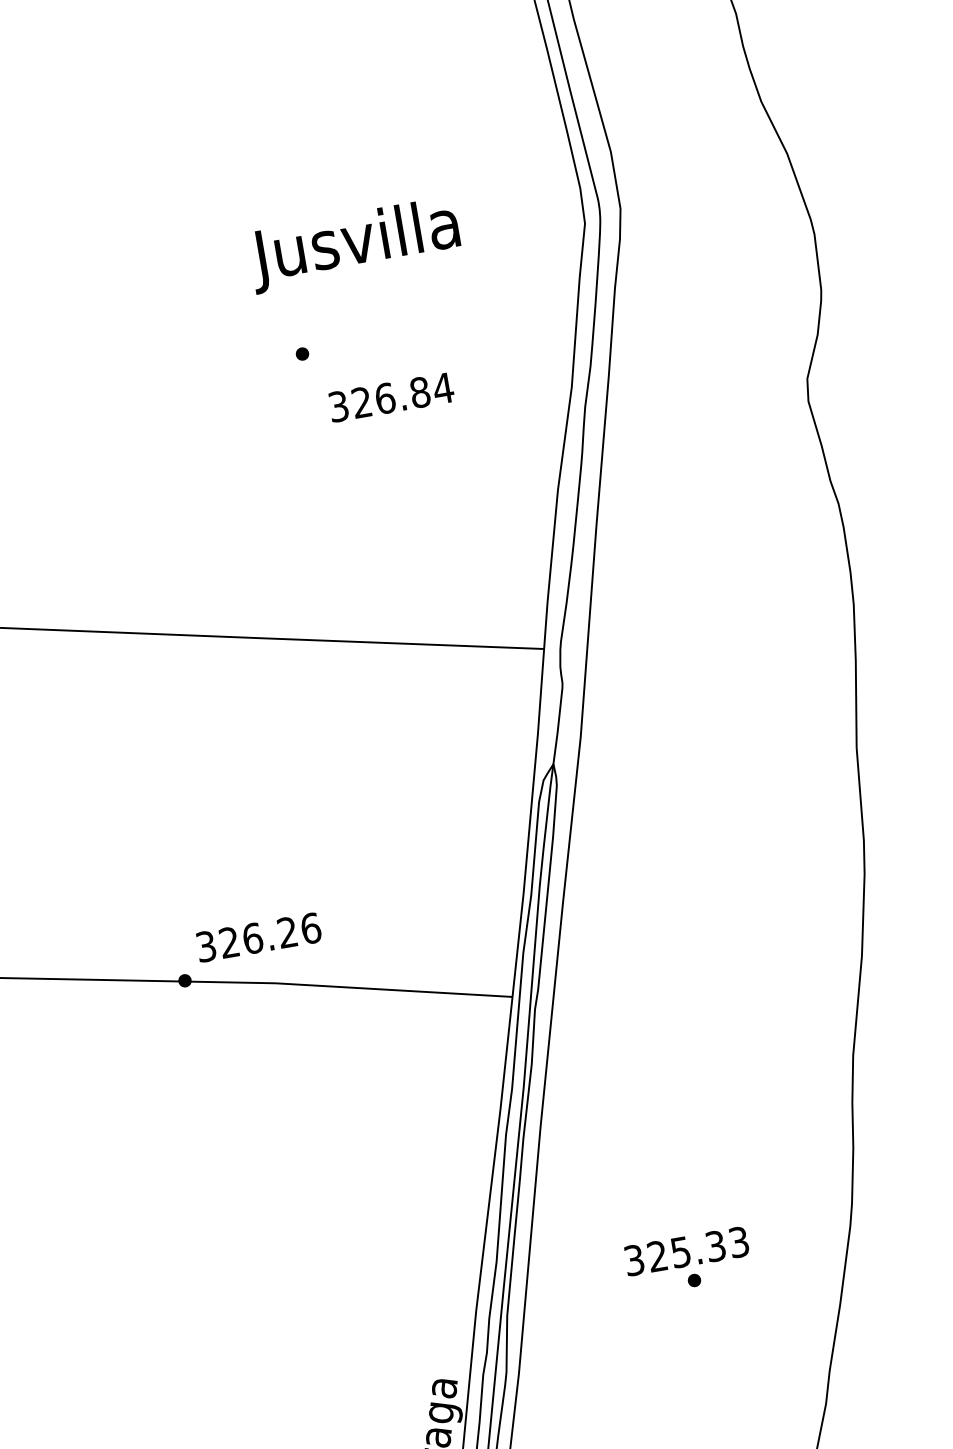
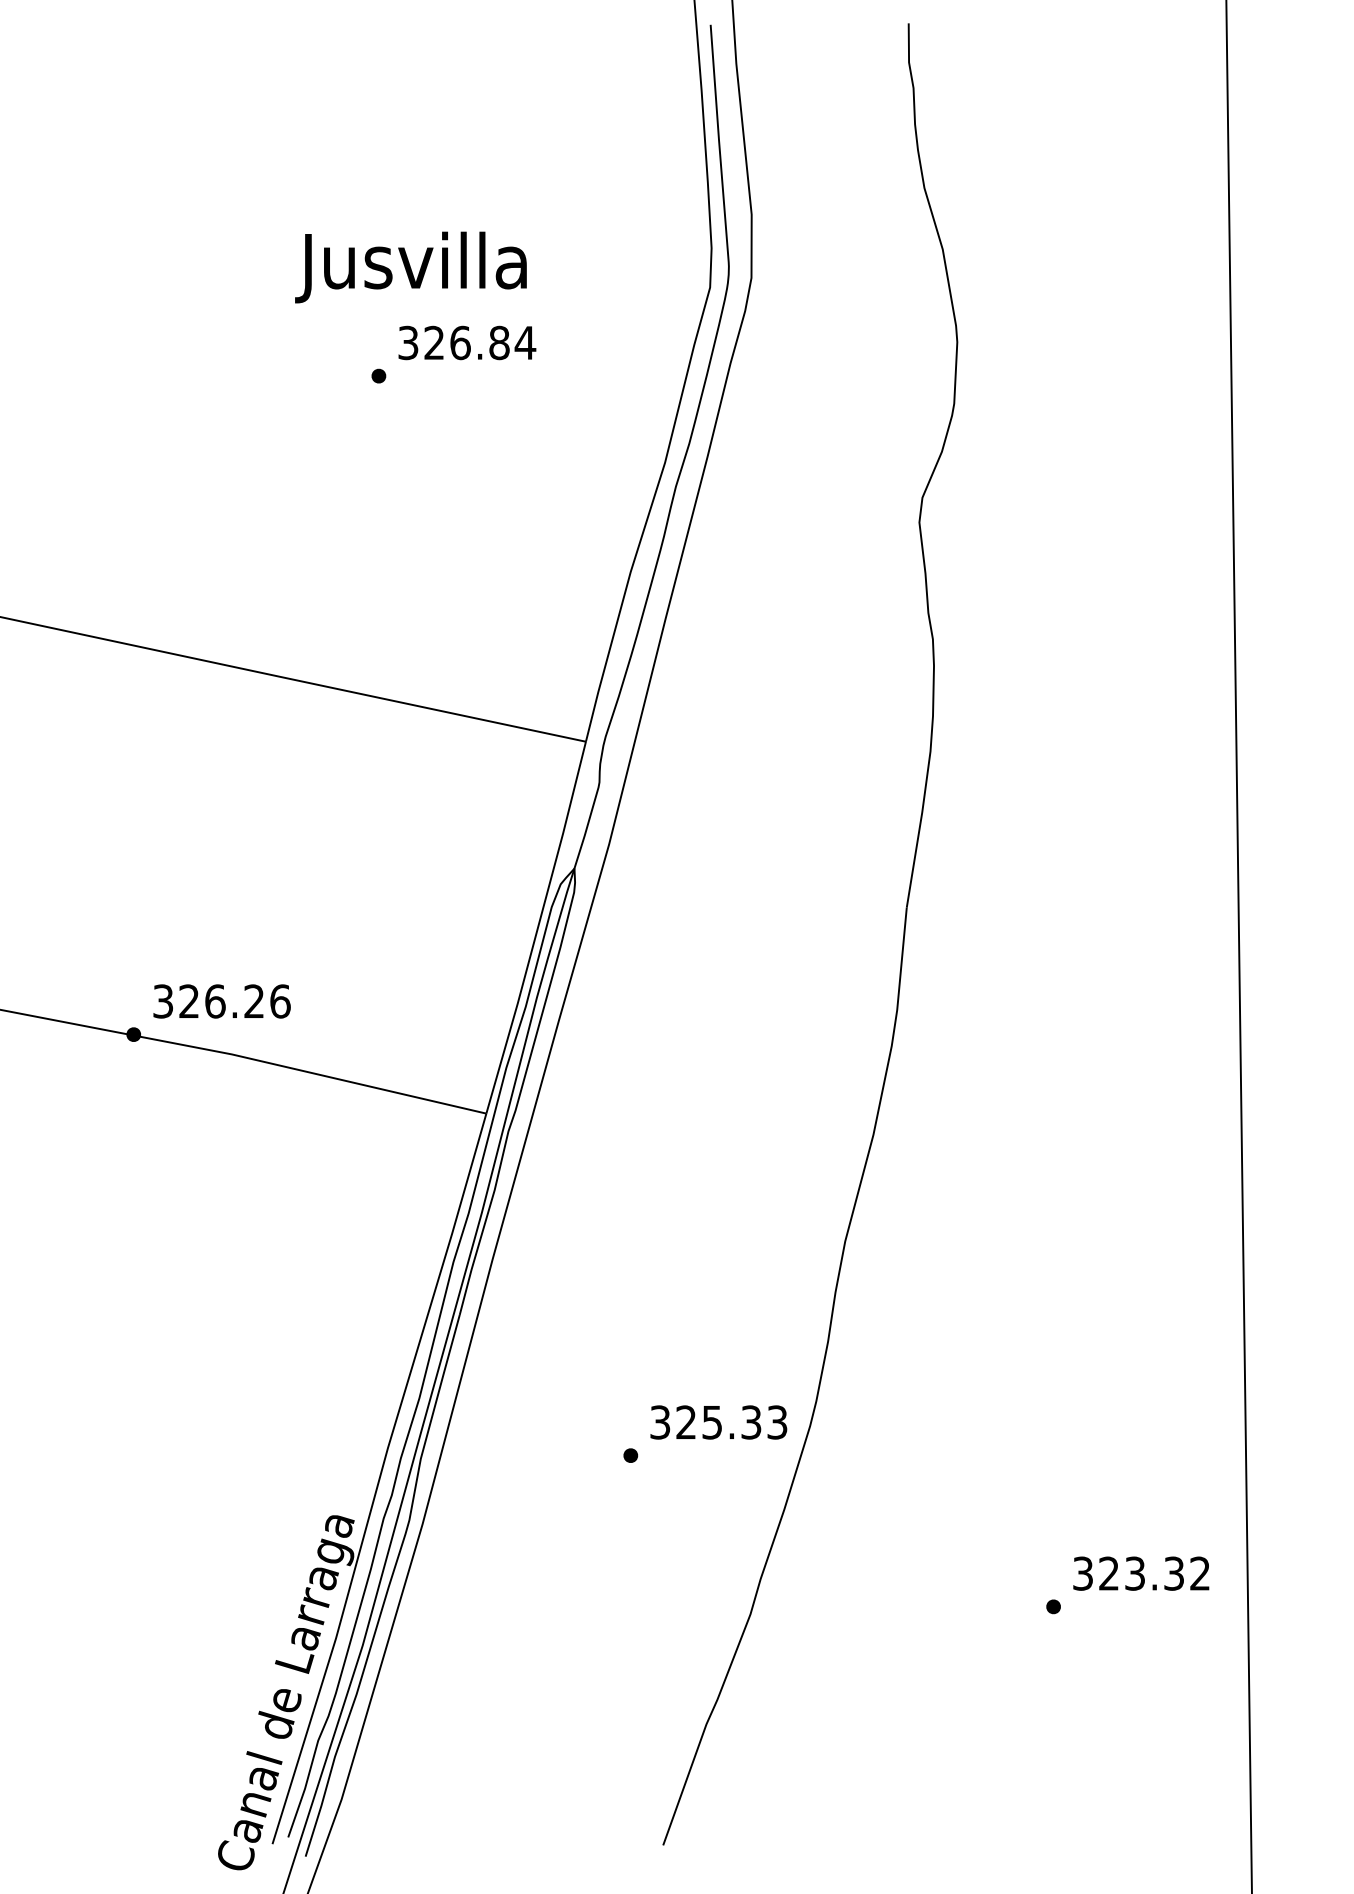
text: (354, 245) -> (410, 267), moved
text: (391, 397) -> (467, 342), moved
text: (686, 1251) -> (718, 1422), moved

